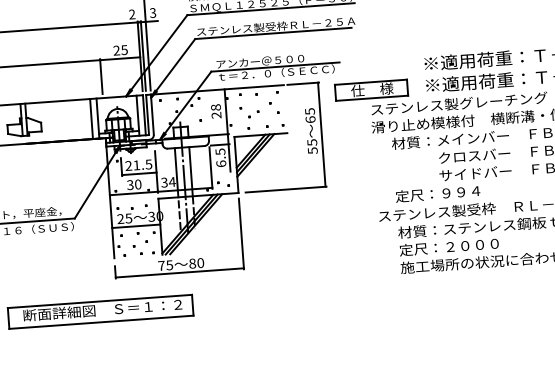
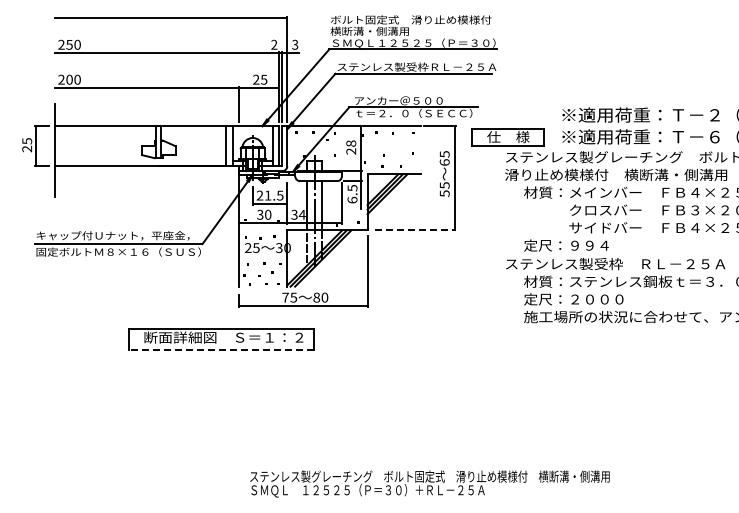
line: (286, 189) -> (415, 230), solid -> dashed
line: (136, 226) -> (263, 256), removed
line: (101, 322) -> (221, 349), solid -> dashed

